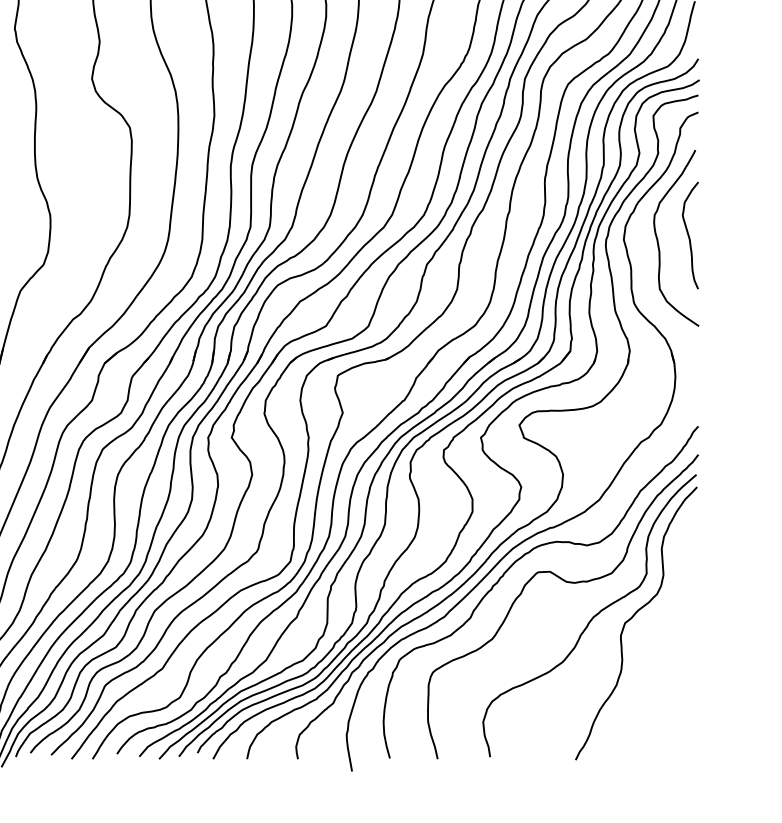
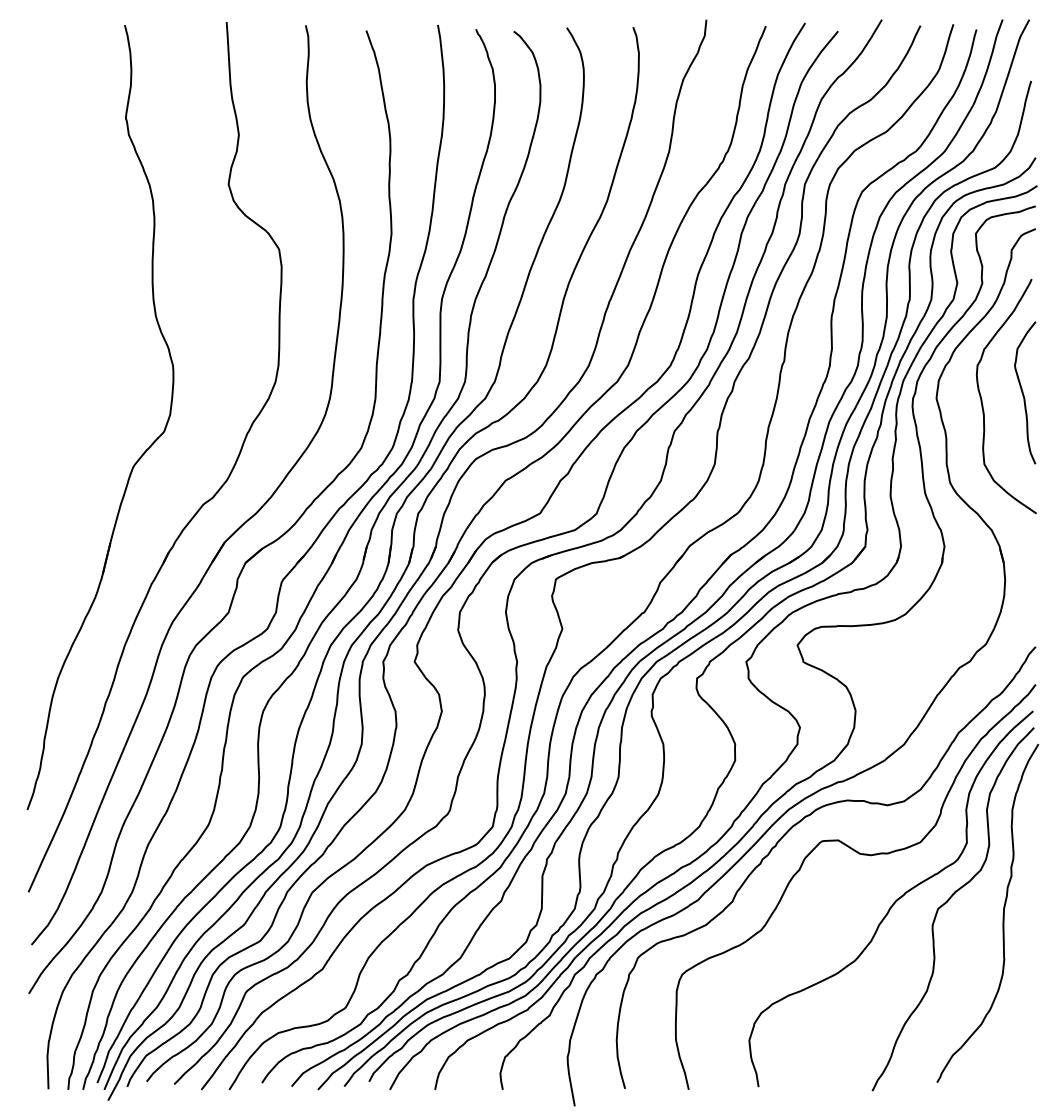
curve: (673, 627) -> (1002, 914), added

